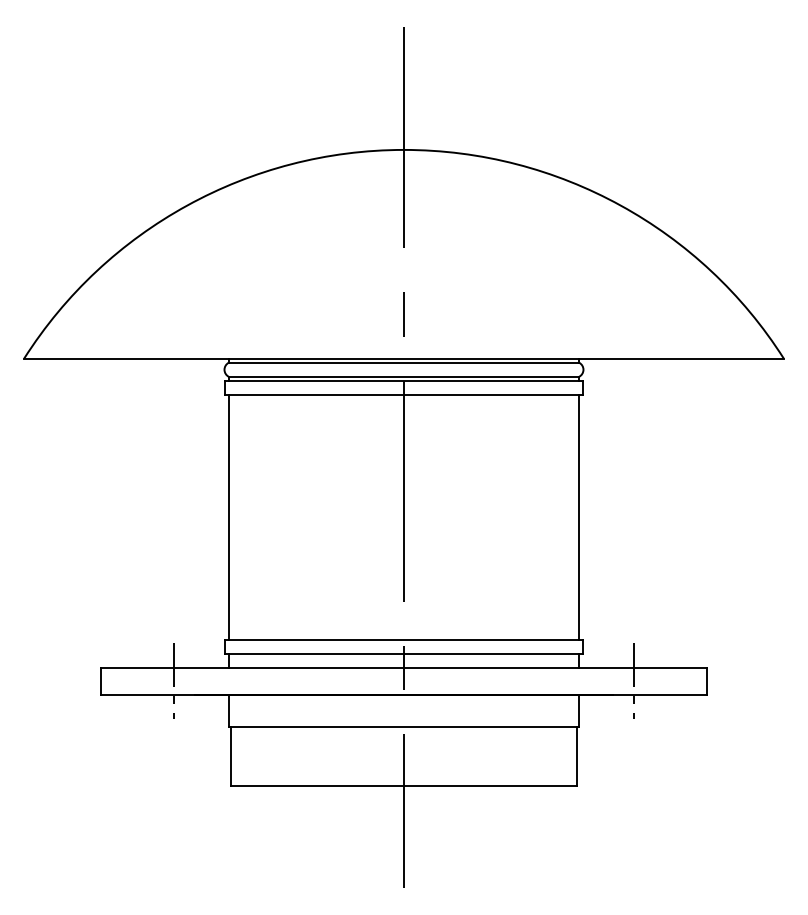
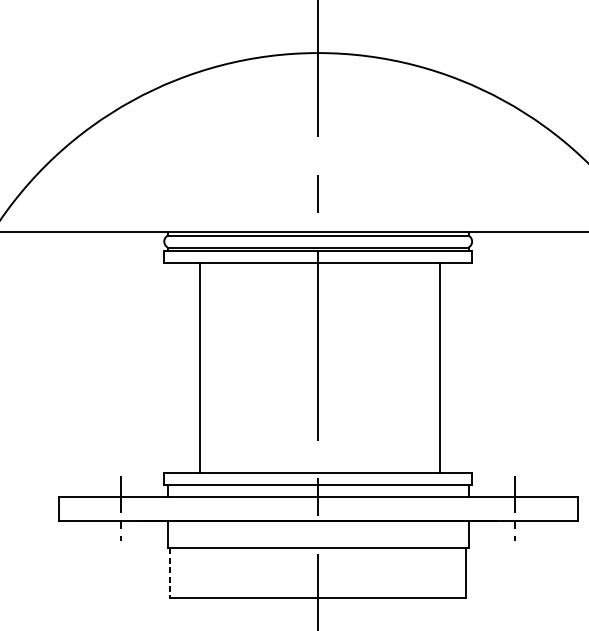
line: (228, 516) -> (199, 367), moved
line: (579, 516) -> (440, 367), moved
line: (231, 757) -> (170, 574), solid -> dashed

